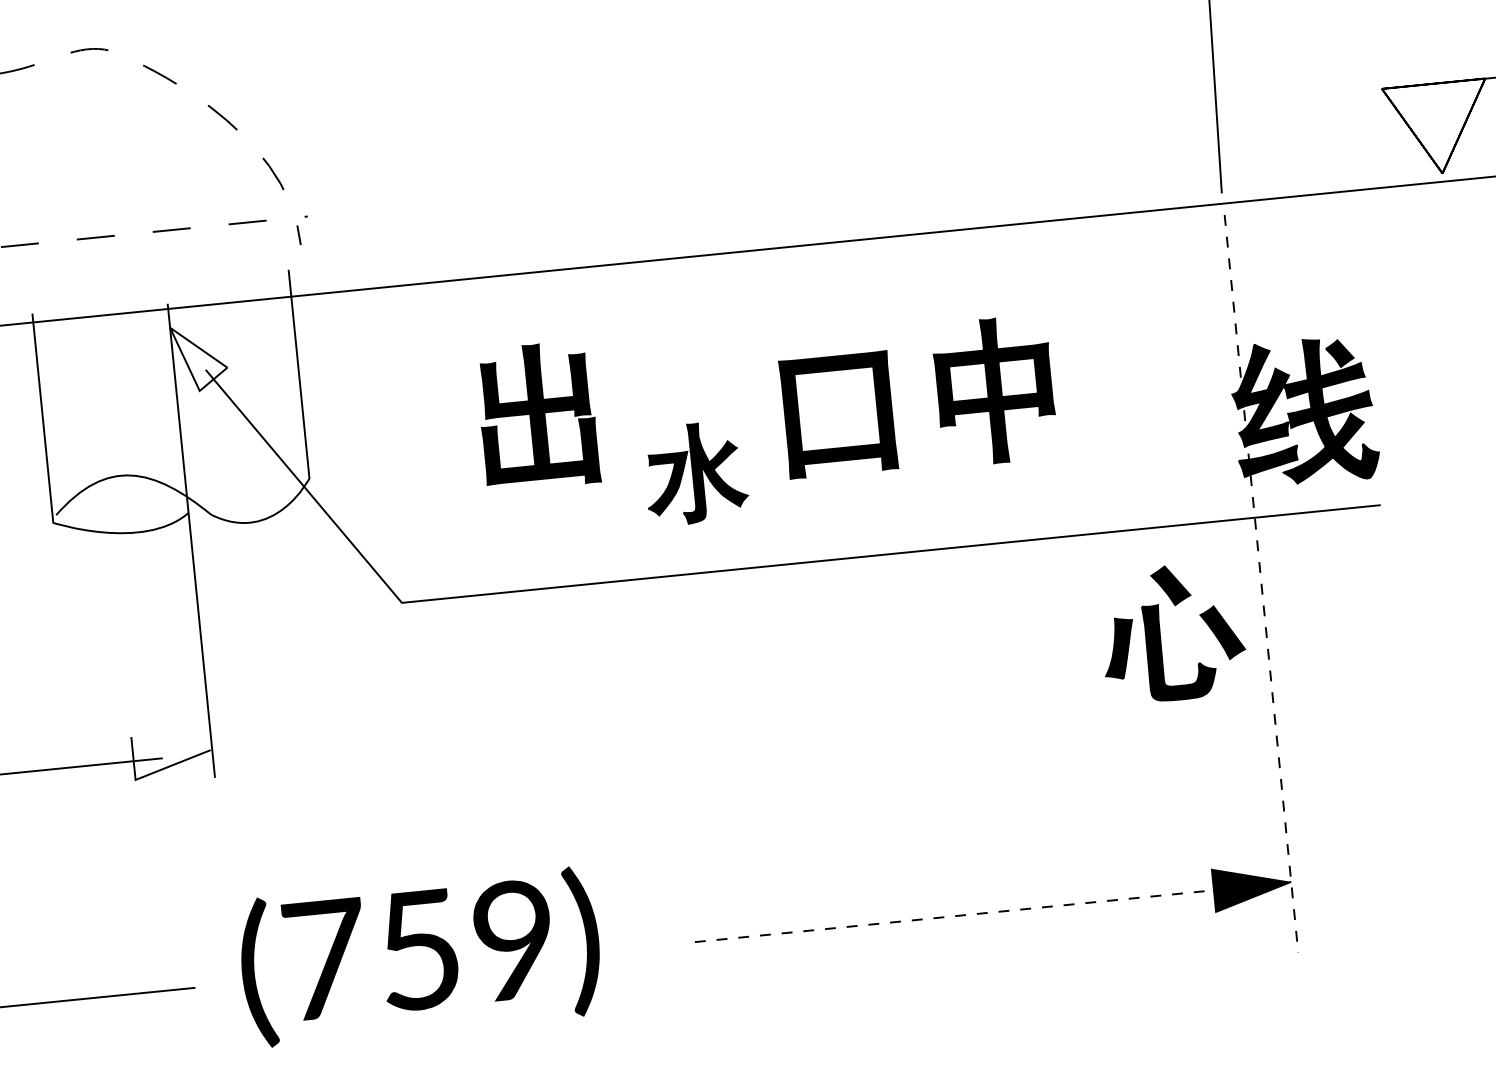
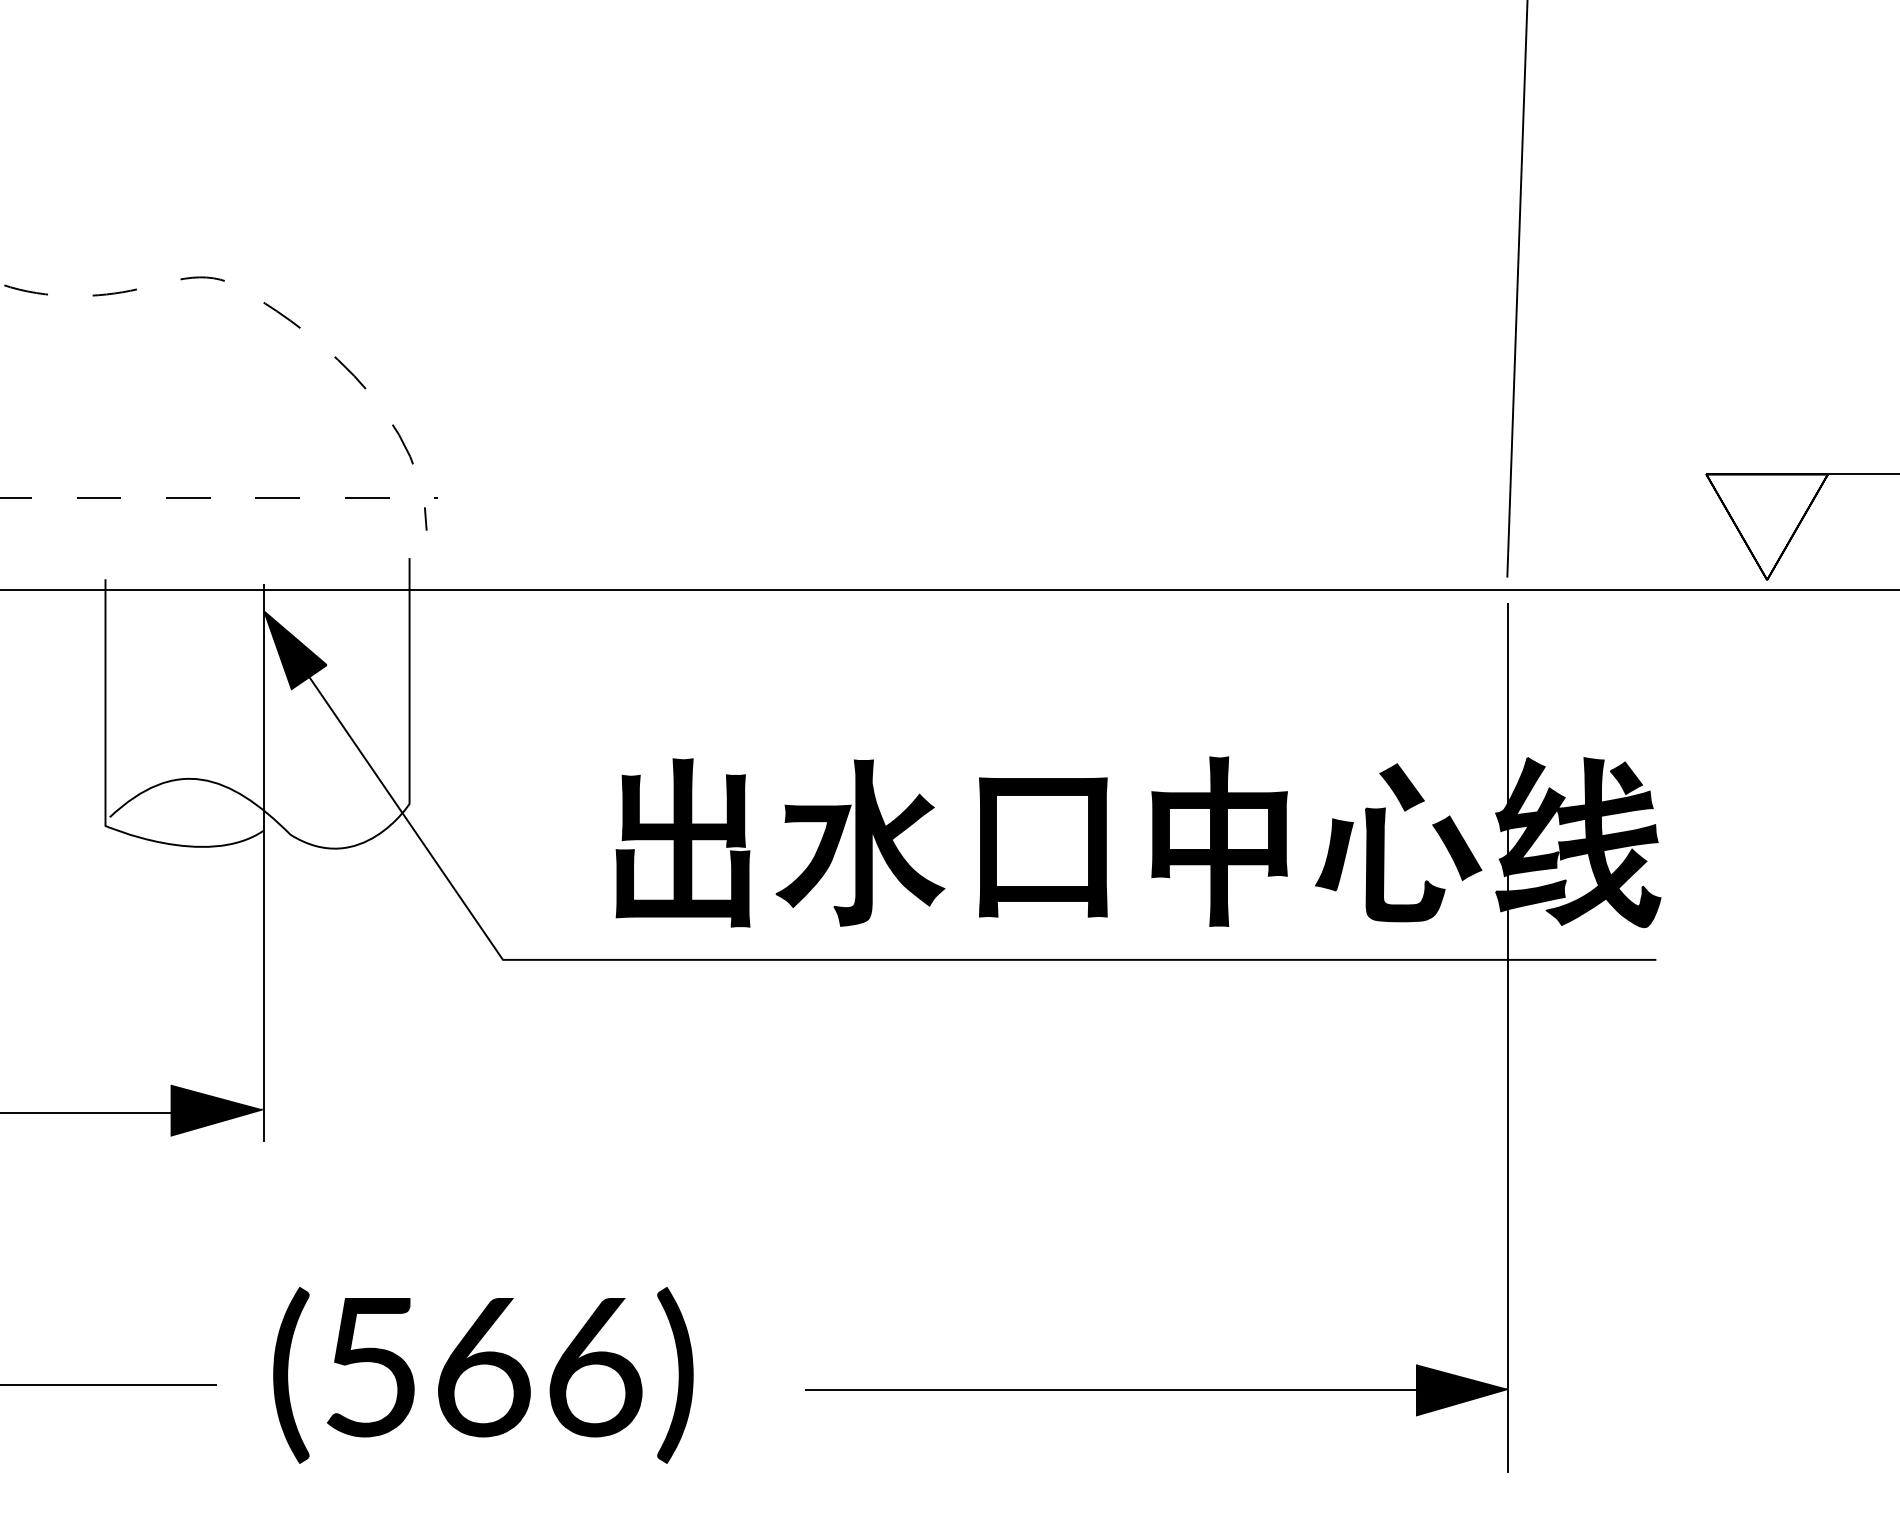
fill: (199, 357) -> (295, 650), added
part: (994, 390) -> (1219, 841), moved
part: (838, 414) -> (1043, 847), moved
part: (537, 415) -> (682, 842), moved
part: (695, 472) -> (860, 842), size x1.43
line: (1261, 583) -> (1508, 1037), dashed -> solid
part: (1160, 633) -> (1384, 842), moved
fill: (171, 754) -> (216, 1109), added
line: (970, 914) -> (1130, 1389), dashed -> solid
text: (420, 949) -> (484, 1366), (759) -> (566)

